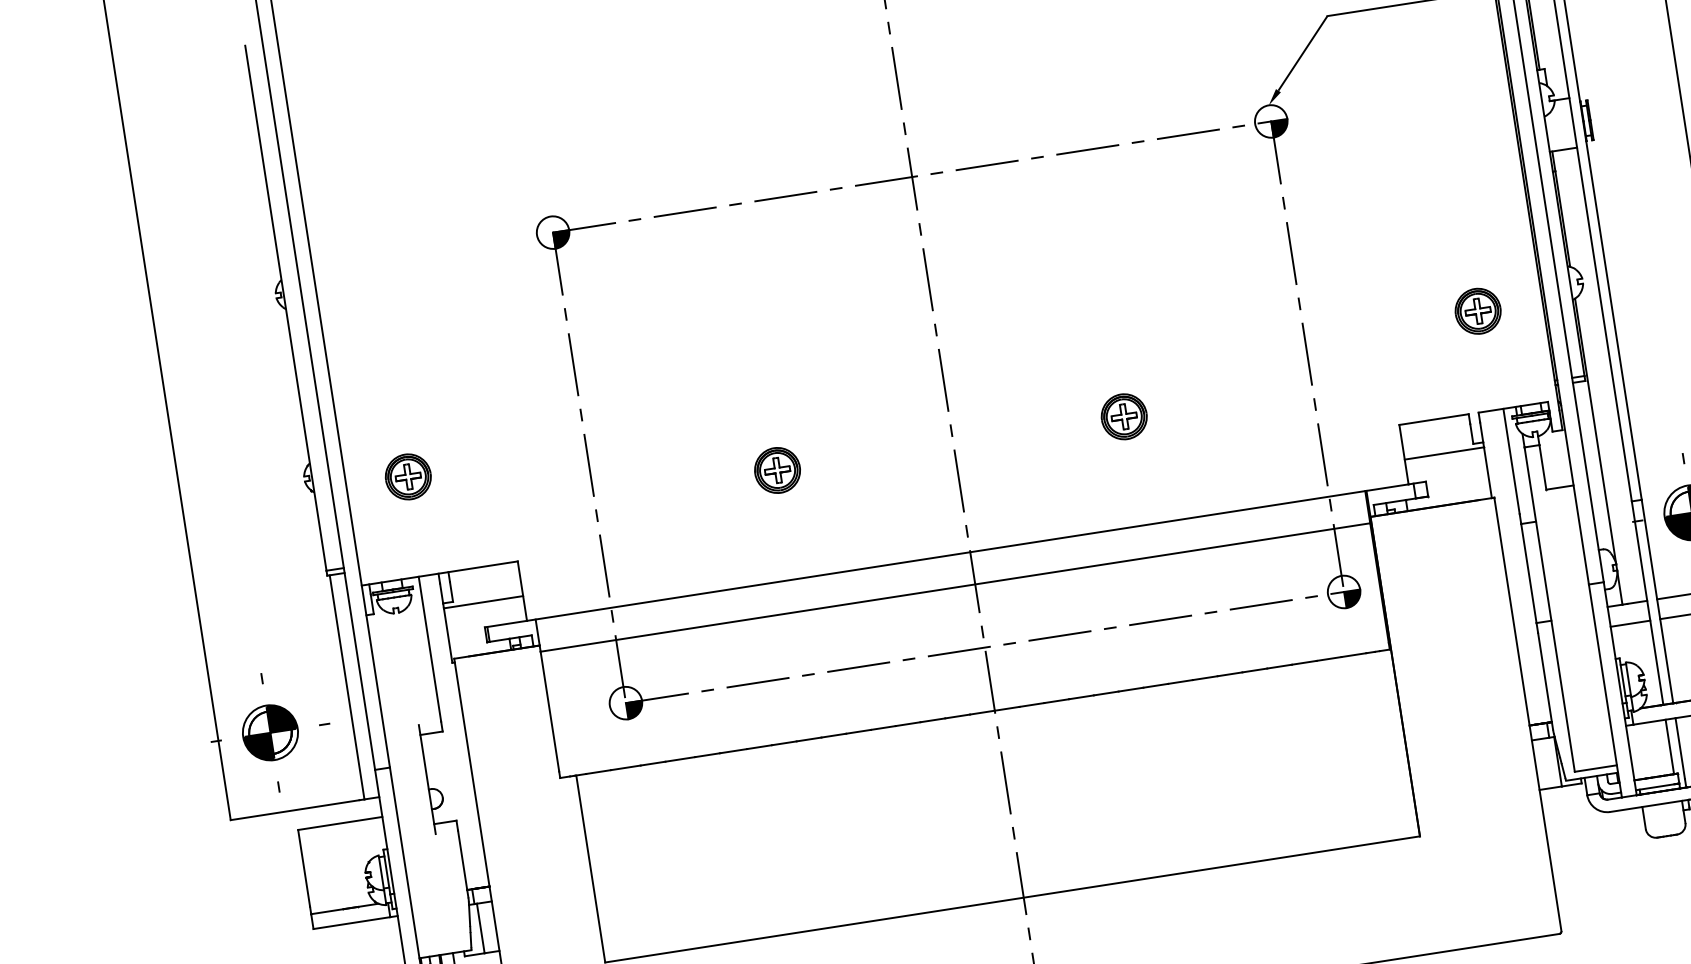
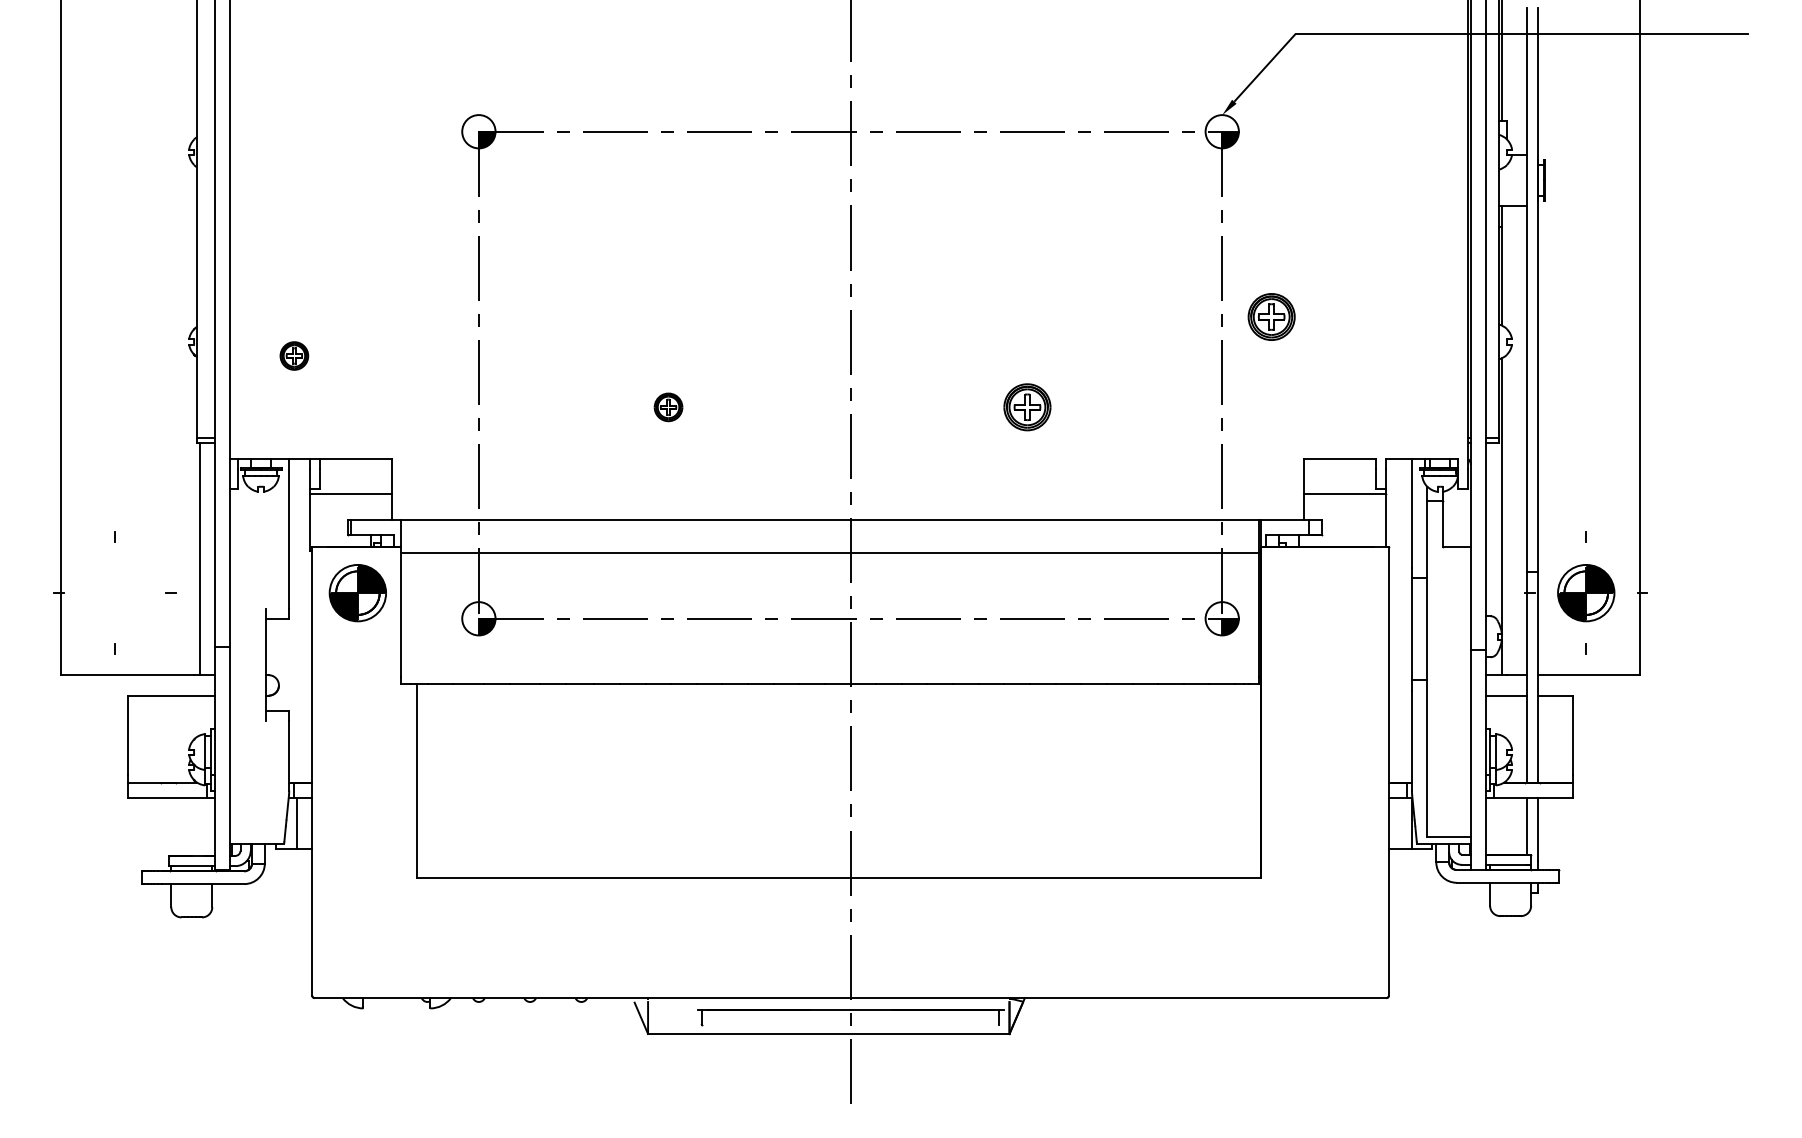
part: (1477, 310) -> (1271, 316), moved
part: (777, 470) -> (668, 407), size x0.6
part: (408, 476) -> (294, 355), size x0.6
part: (270, 733) -> (357, 593), moved

